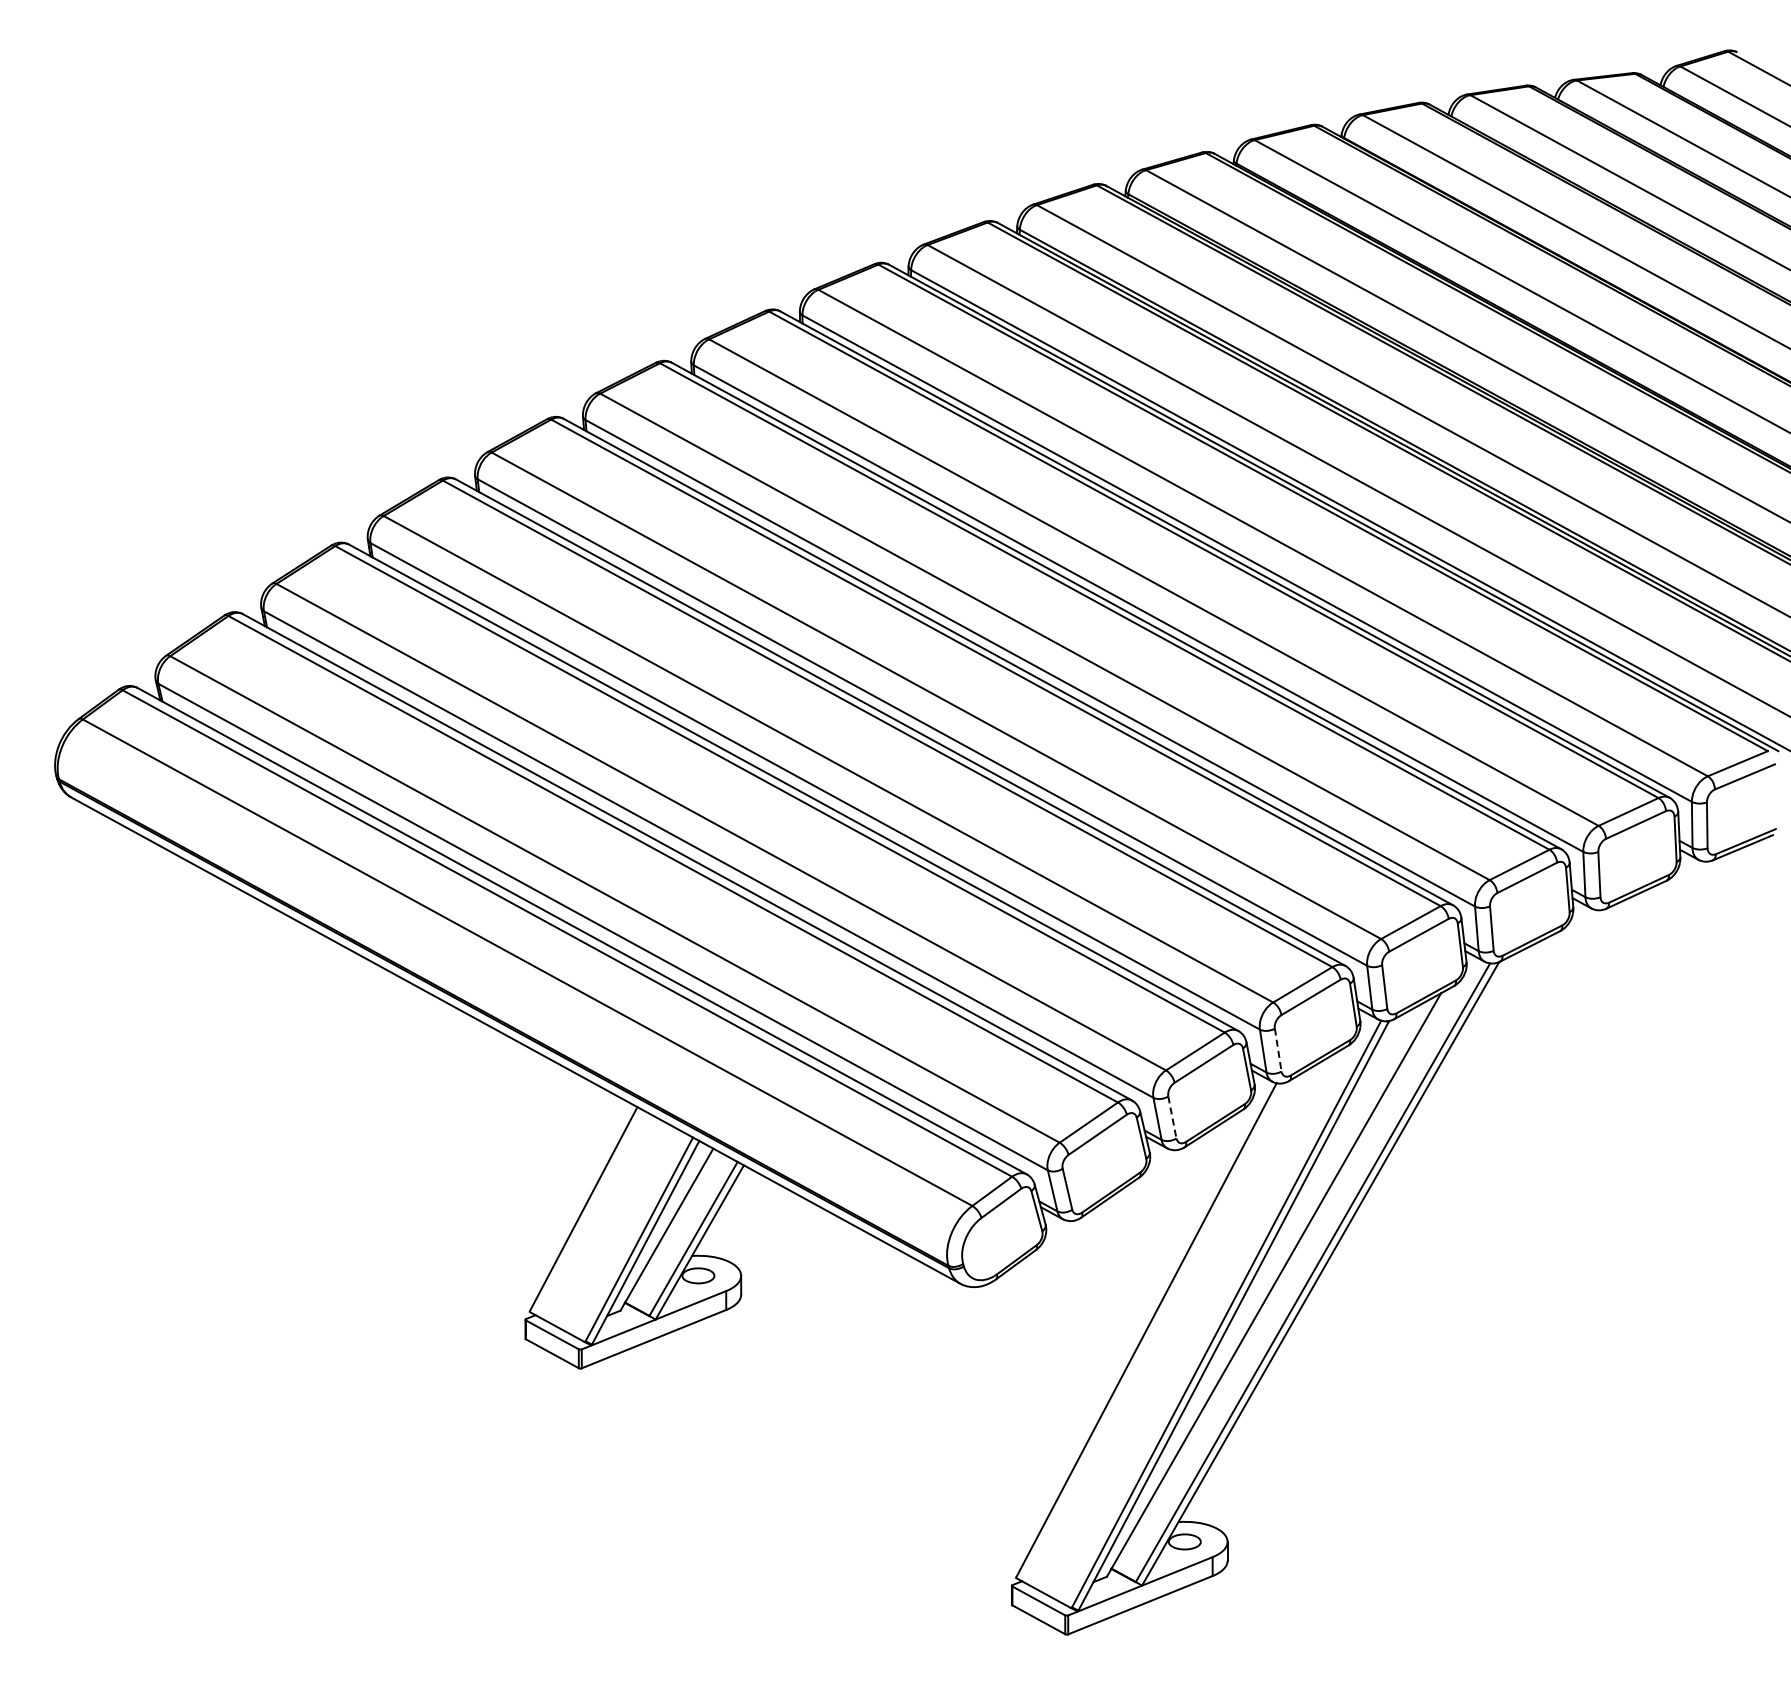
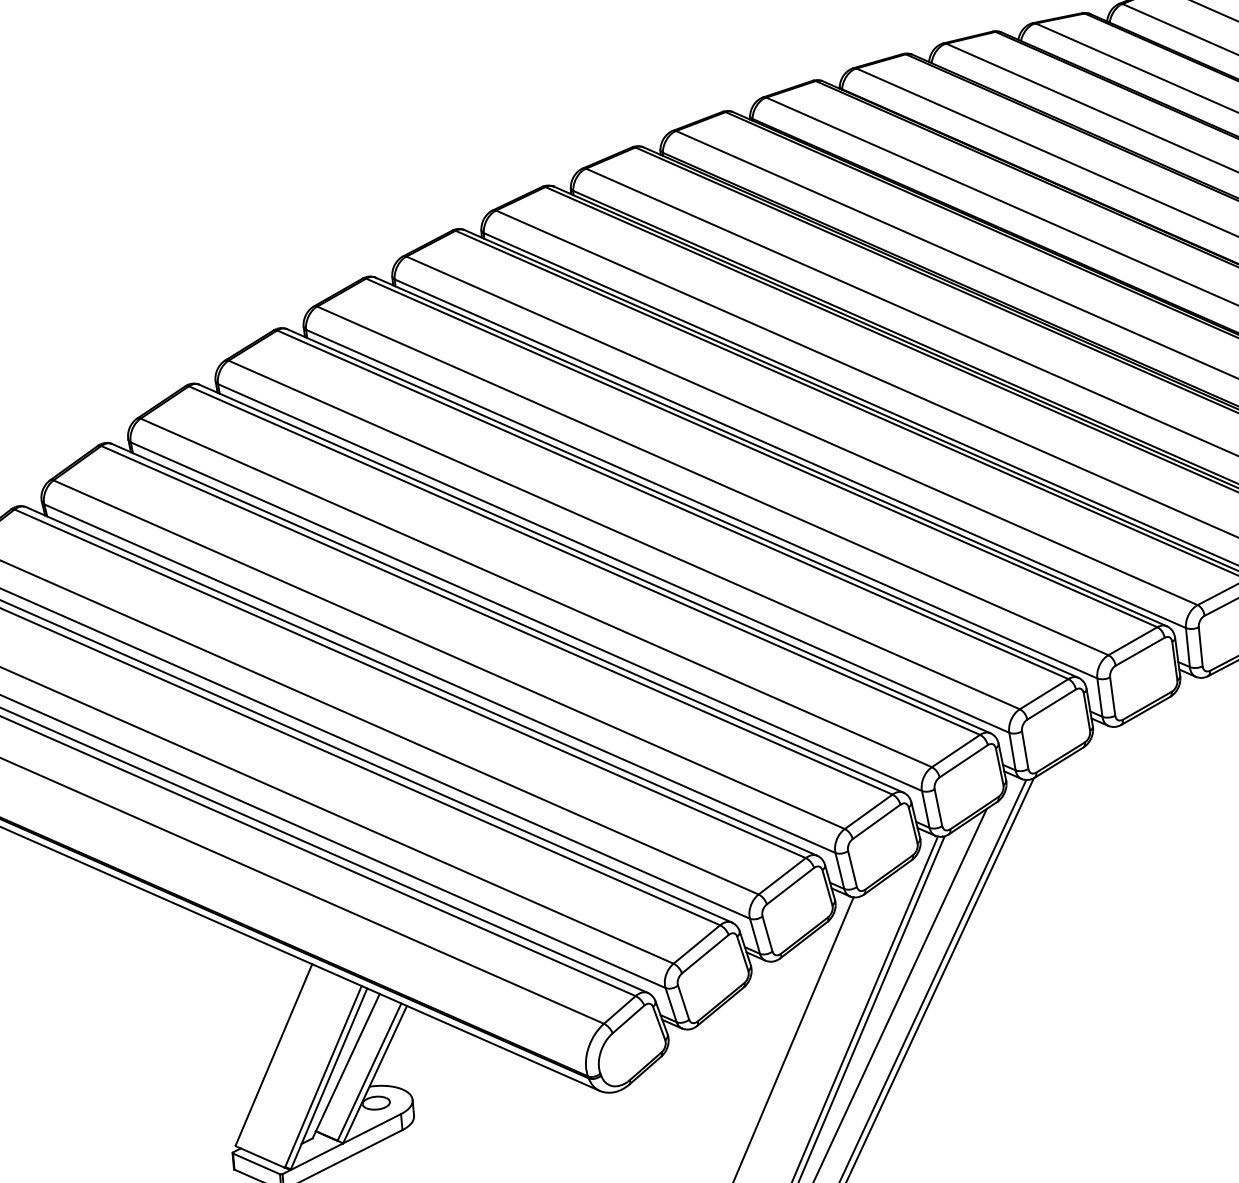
line: (1278, 1050) -> (852, 869), dashed -> solid
line: (1172, 1117) -> (767, 934), dashed -> solid

